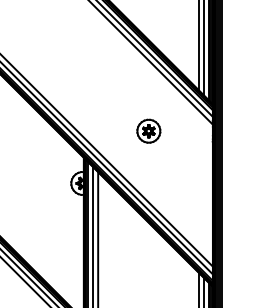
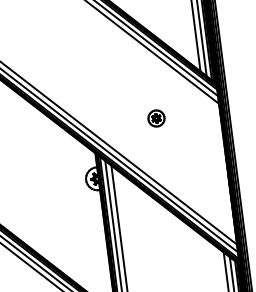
part: (148, 130) -> (156, 117), size x0.7

